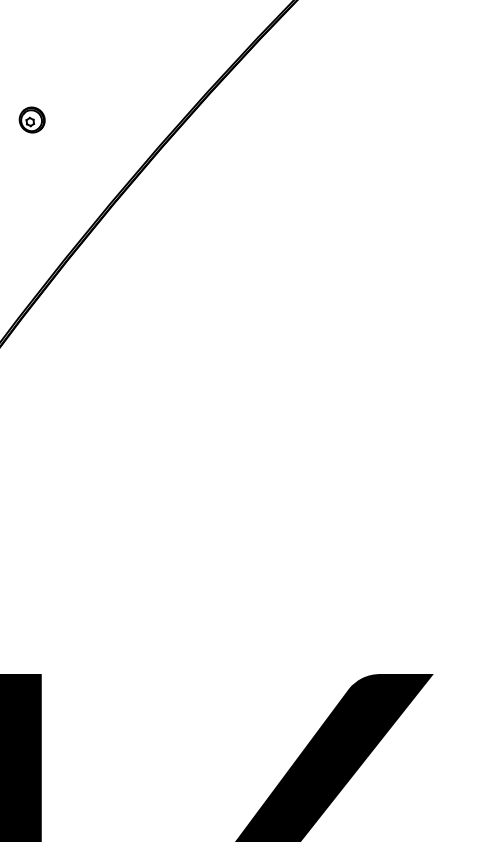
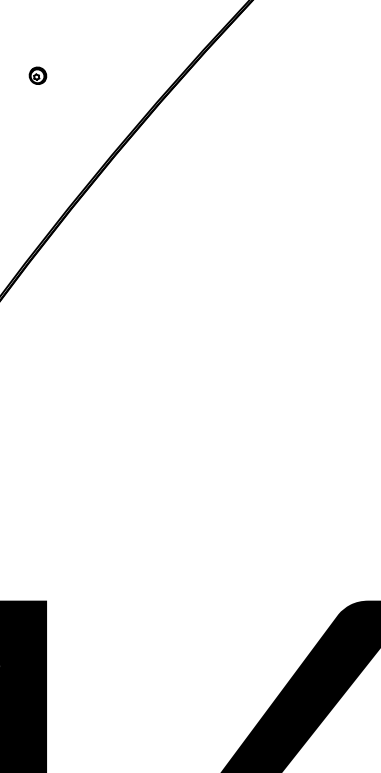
part: (31, 119) -> (37, 75), size x0.7

